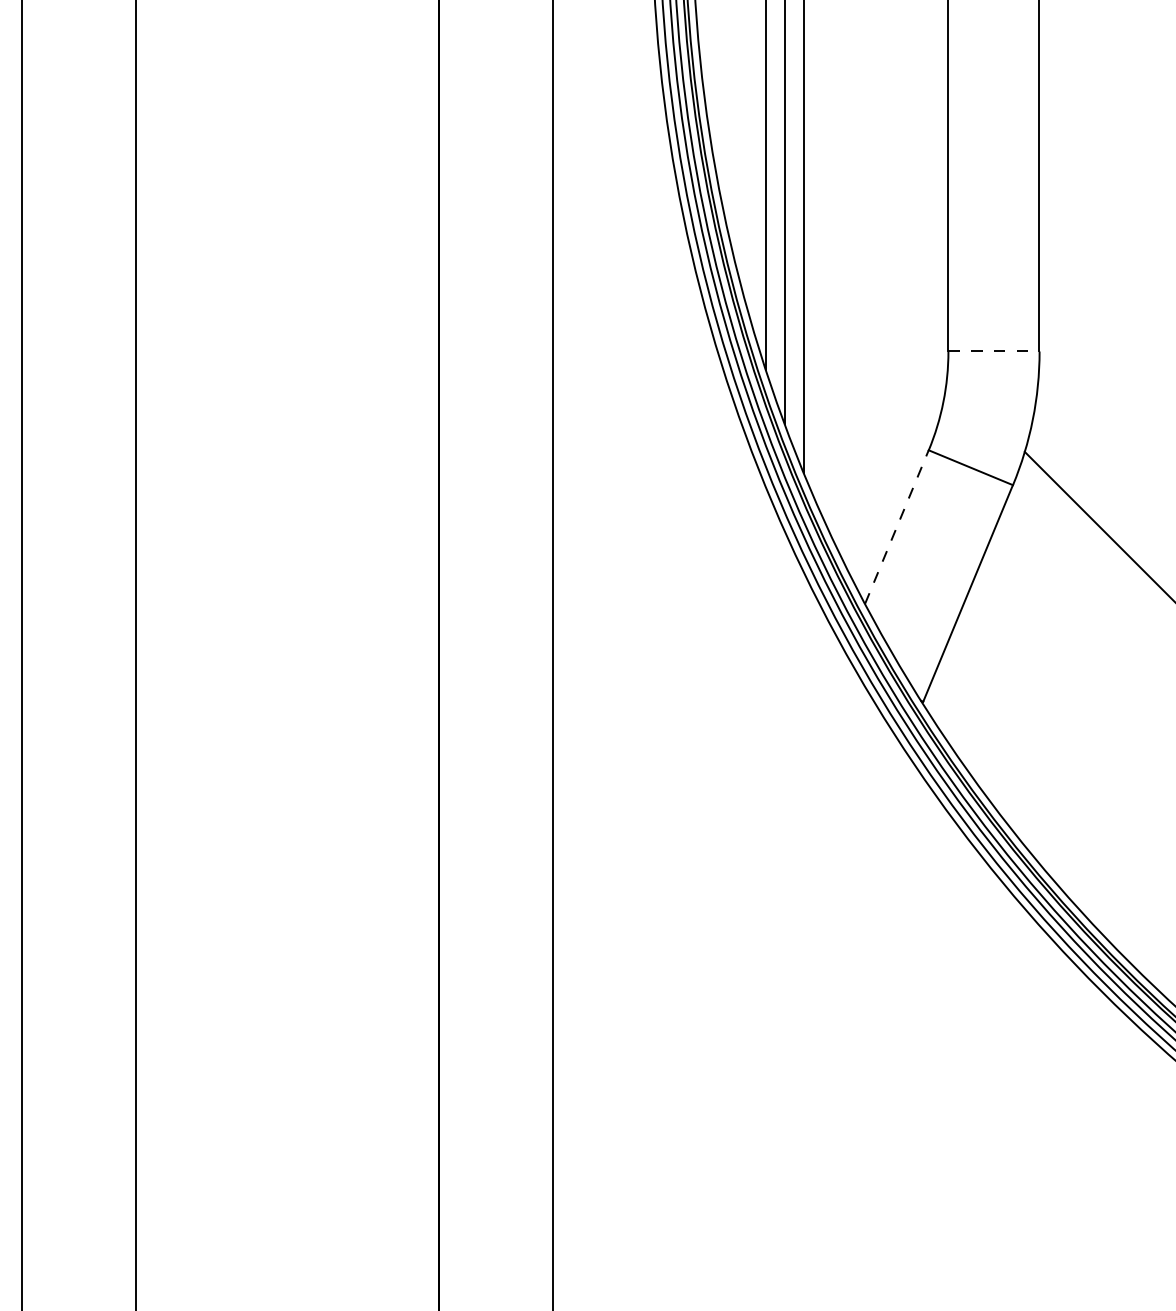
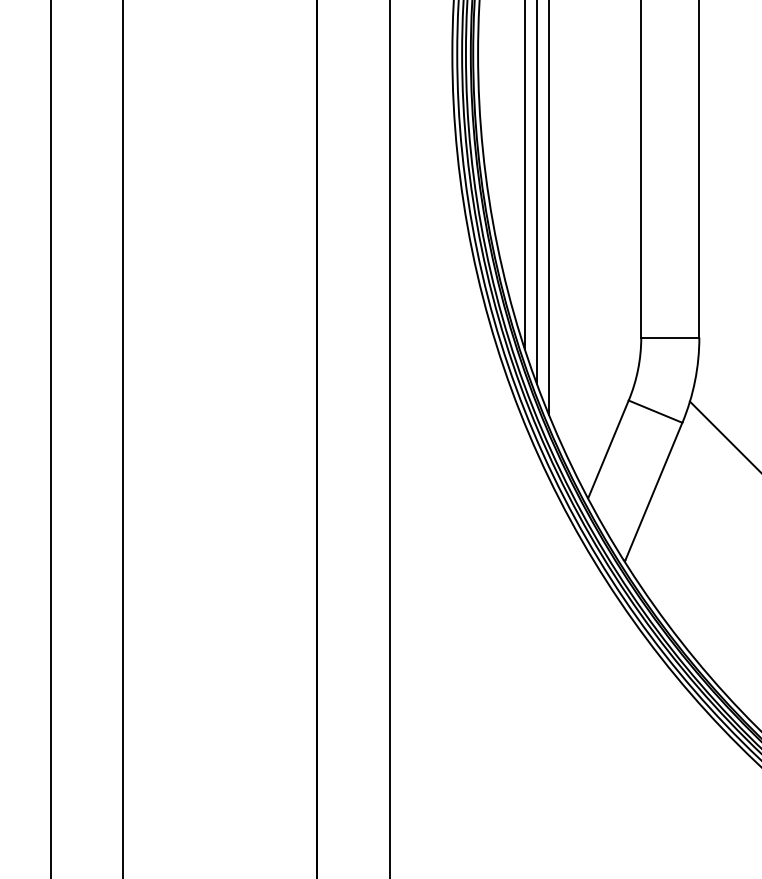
line: (994, 351) -> (670, 337), dashed -> solid
line: (897, 527) -> (608, 449), dashed -> solid

